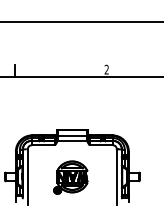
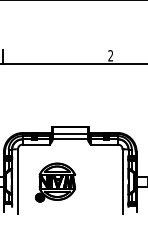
part: (70, 177) -> (55, 182), moved

